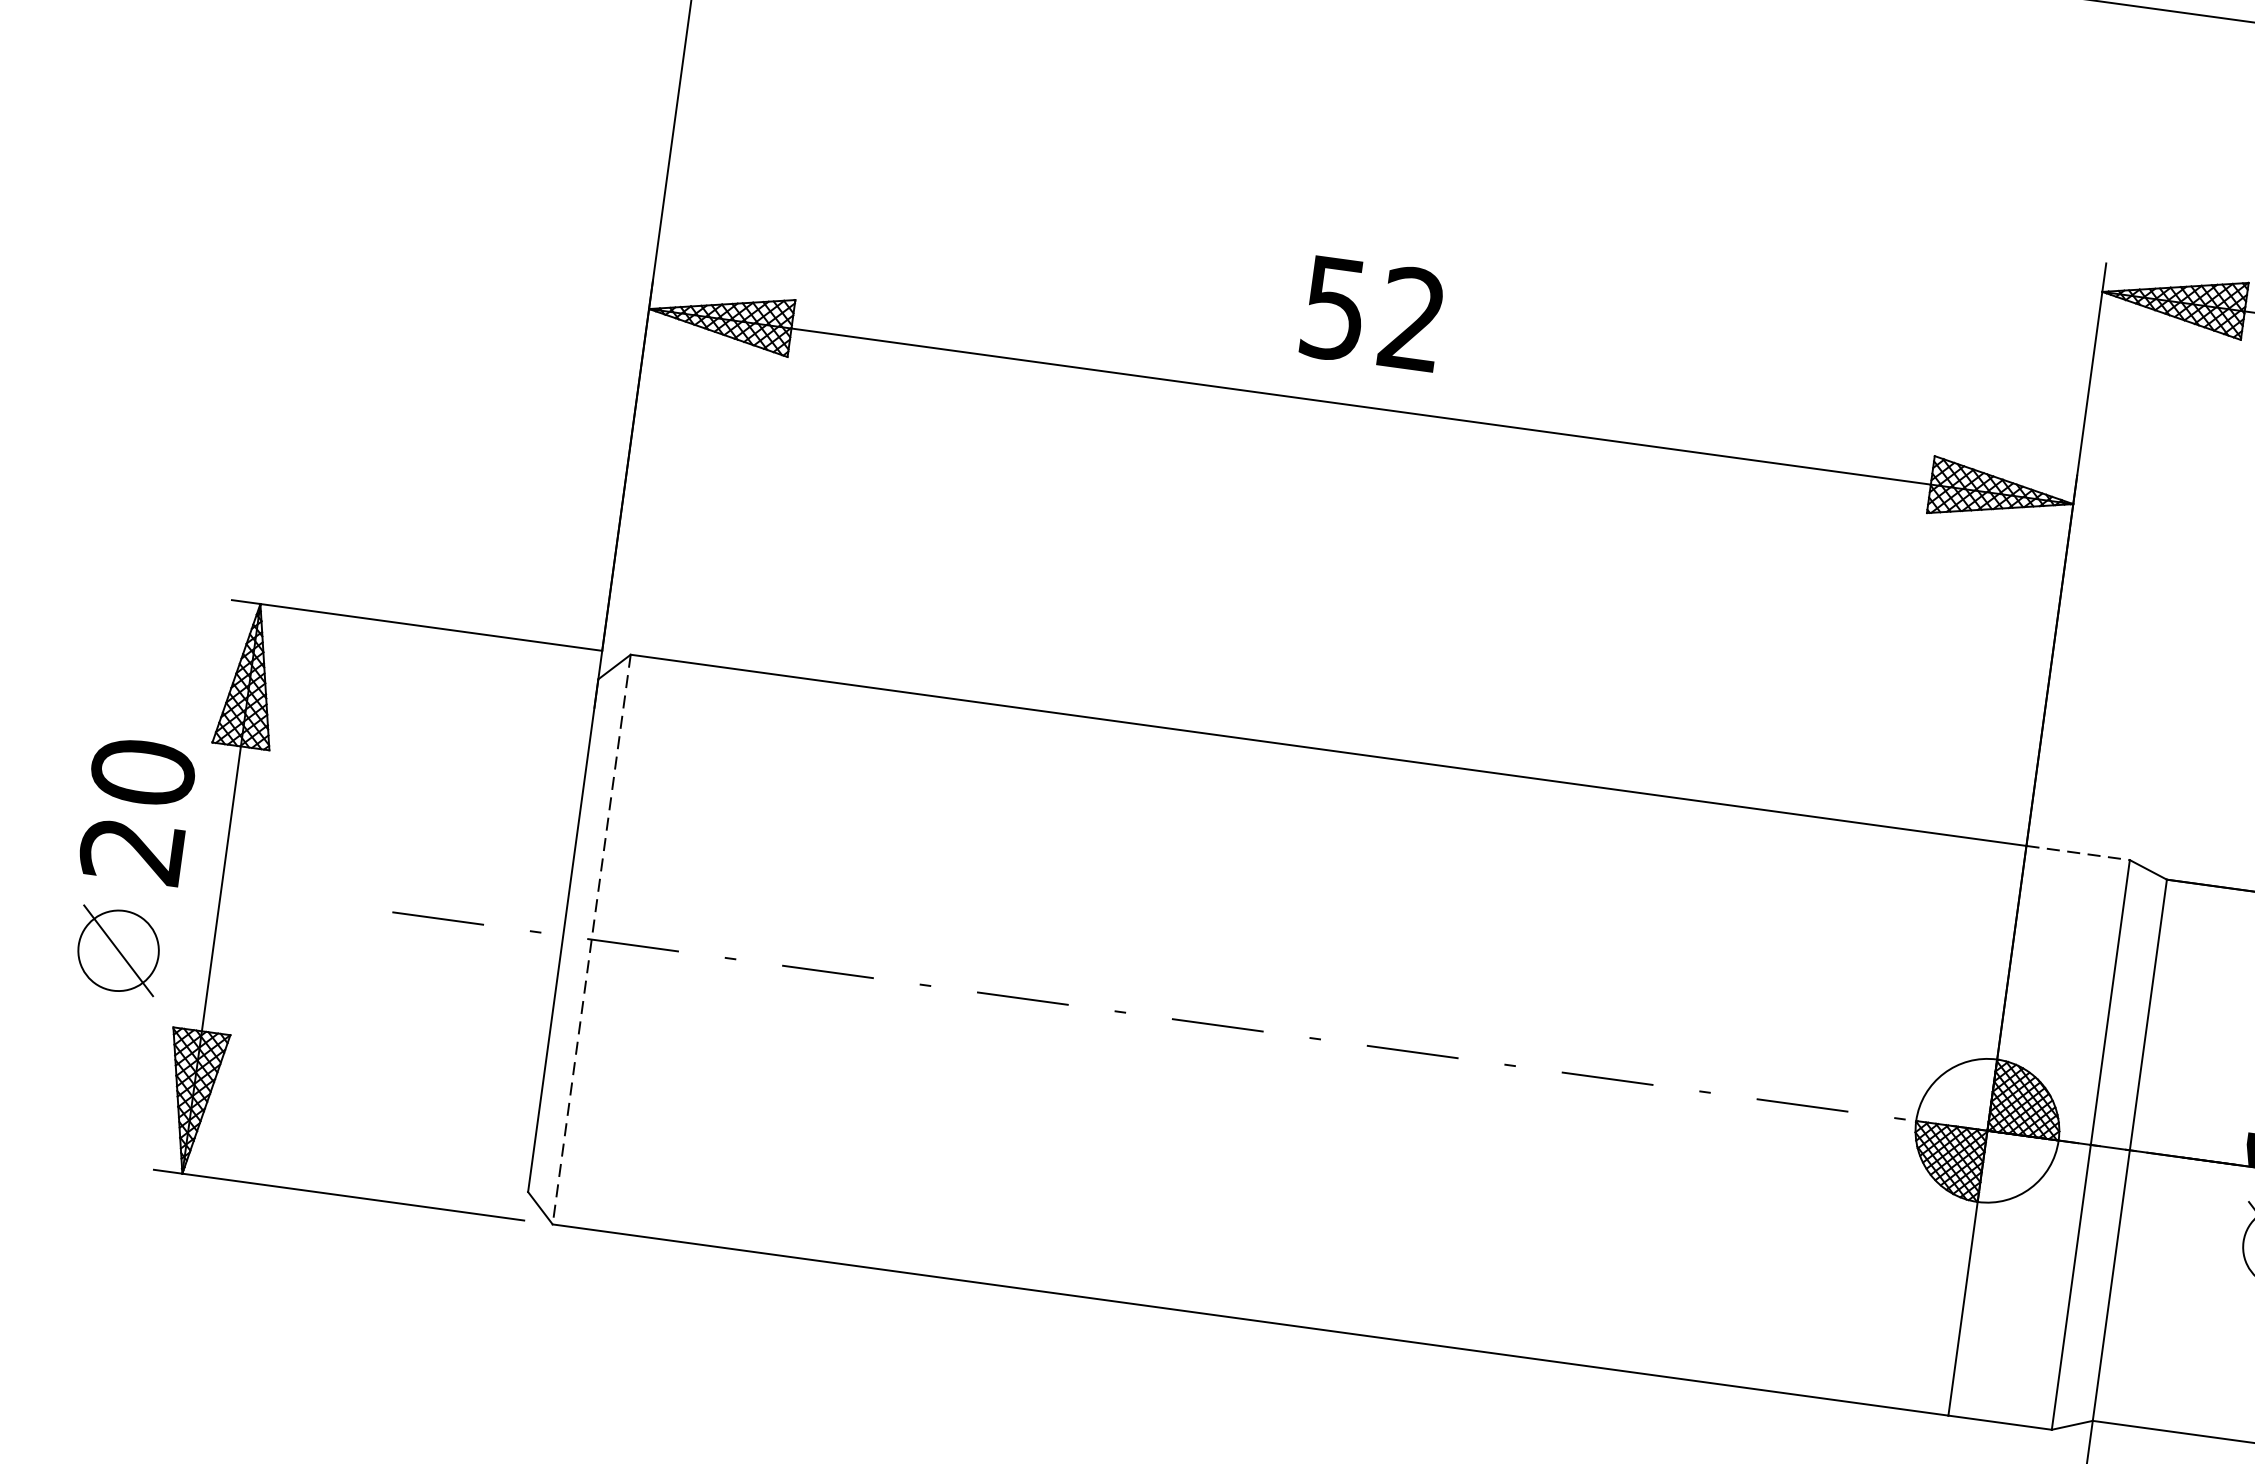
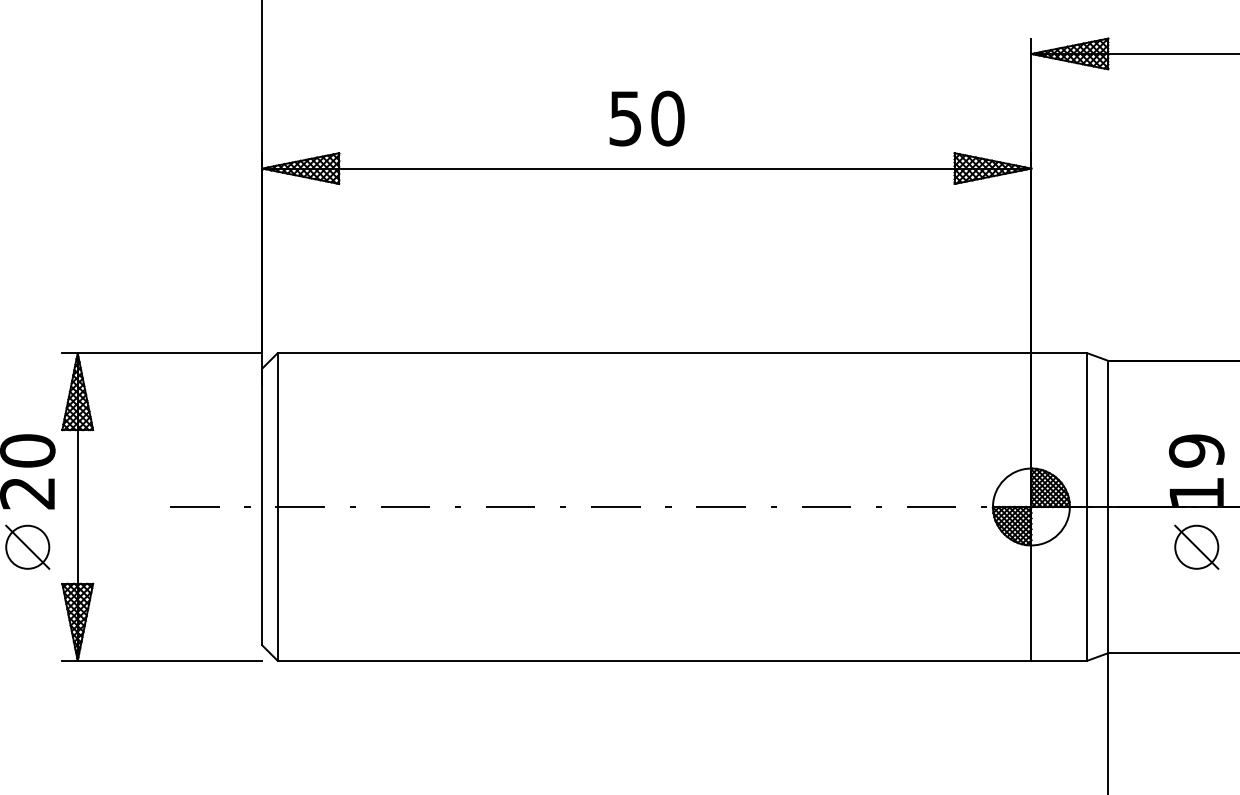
text: (1412, 319) -> (667, 118), 52 -> 50
line: (2078, 853) -> (1059, 353), dashed -> solid
line: (591, 938) -> (277, 506), dashed -> solid

